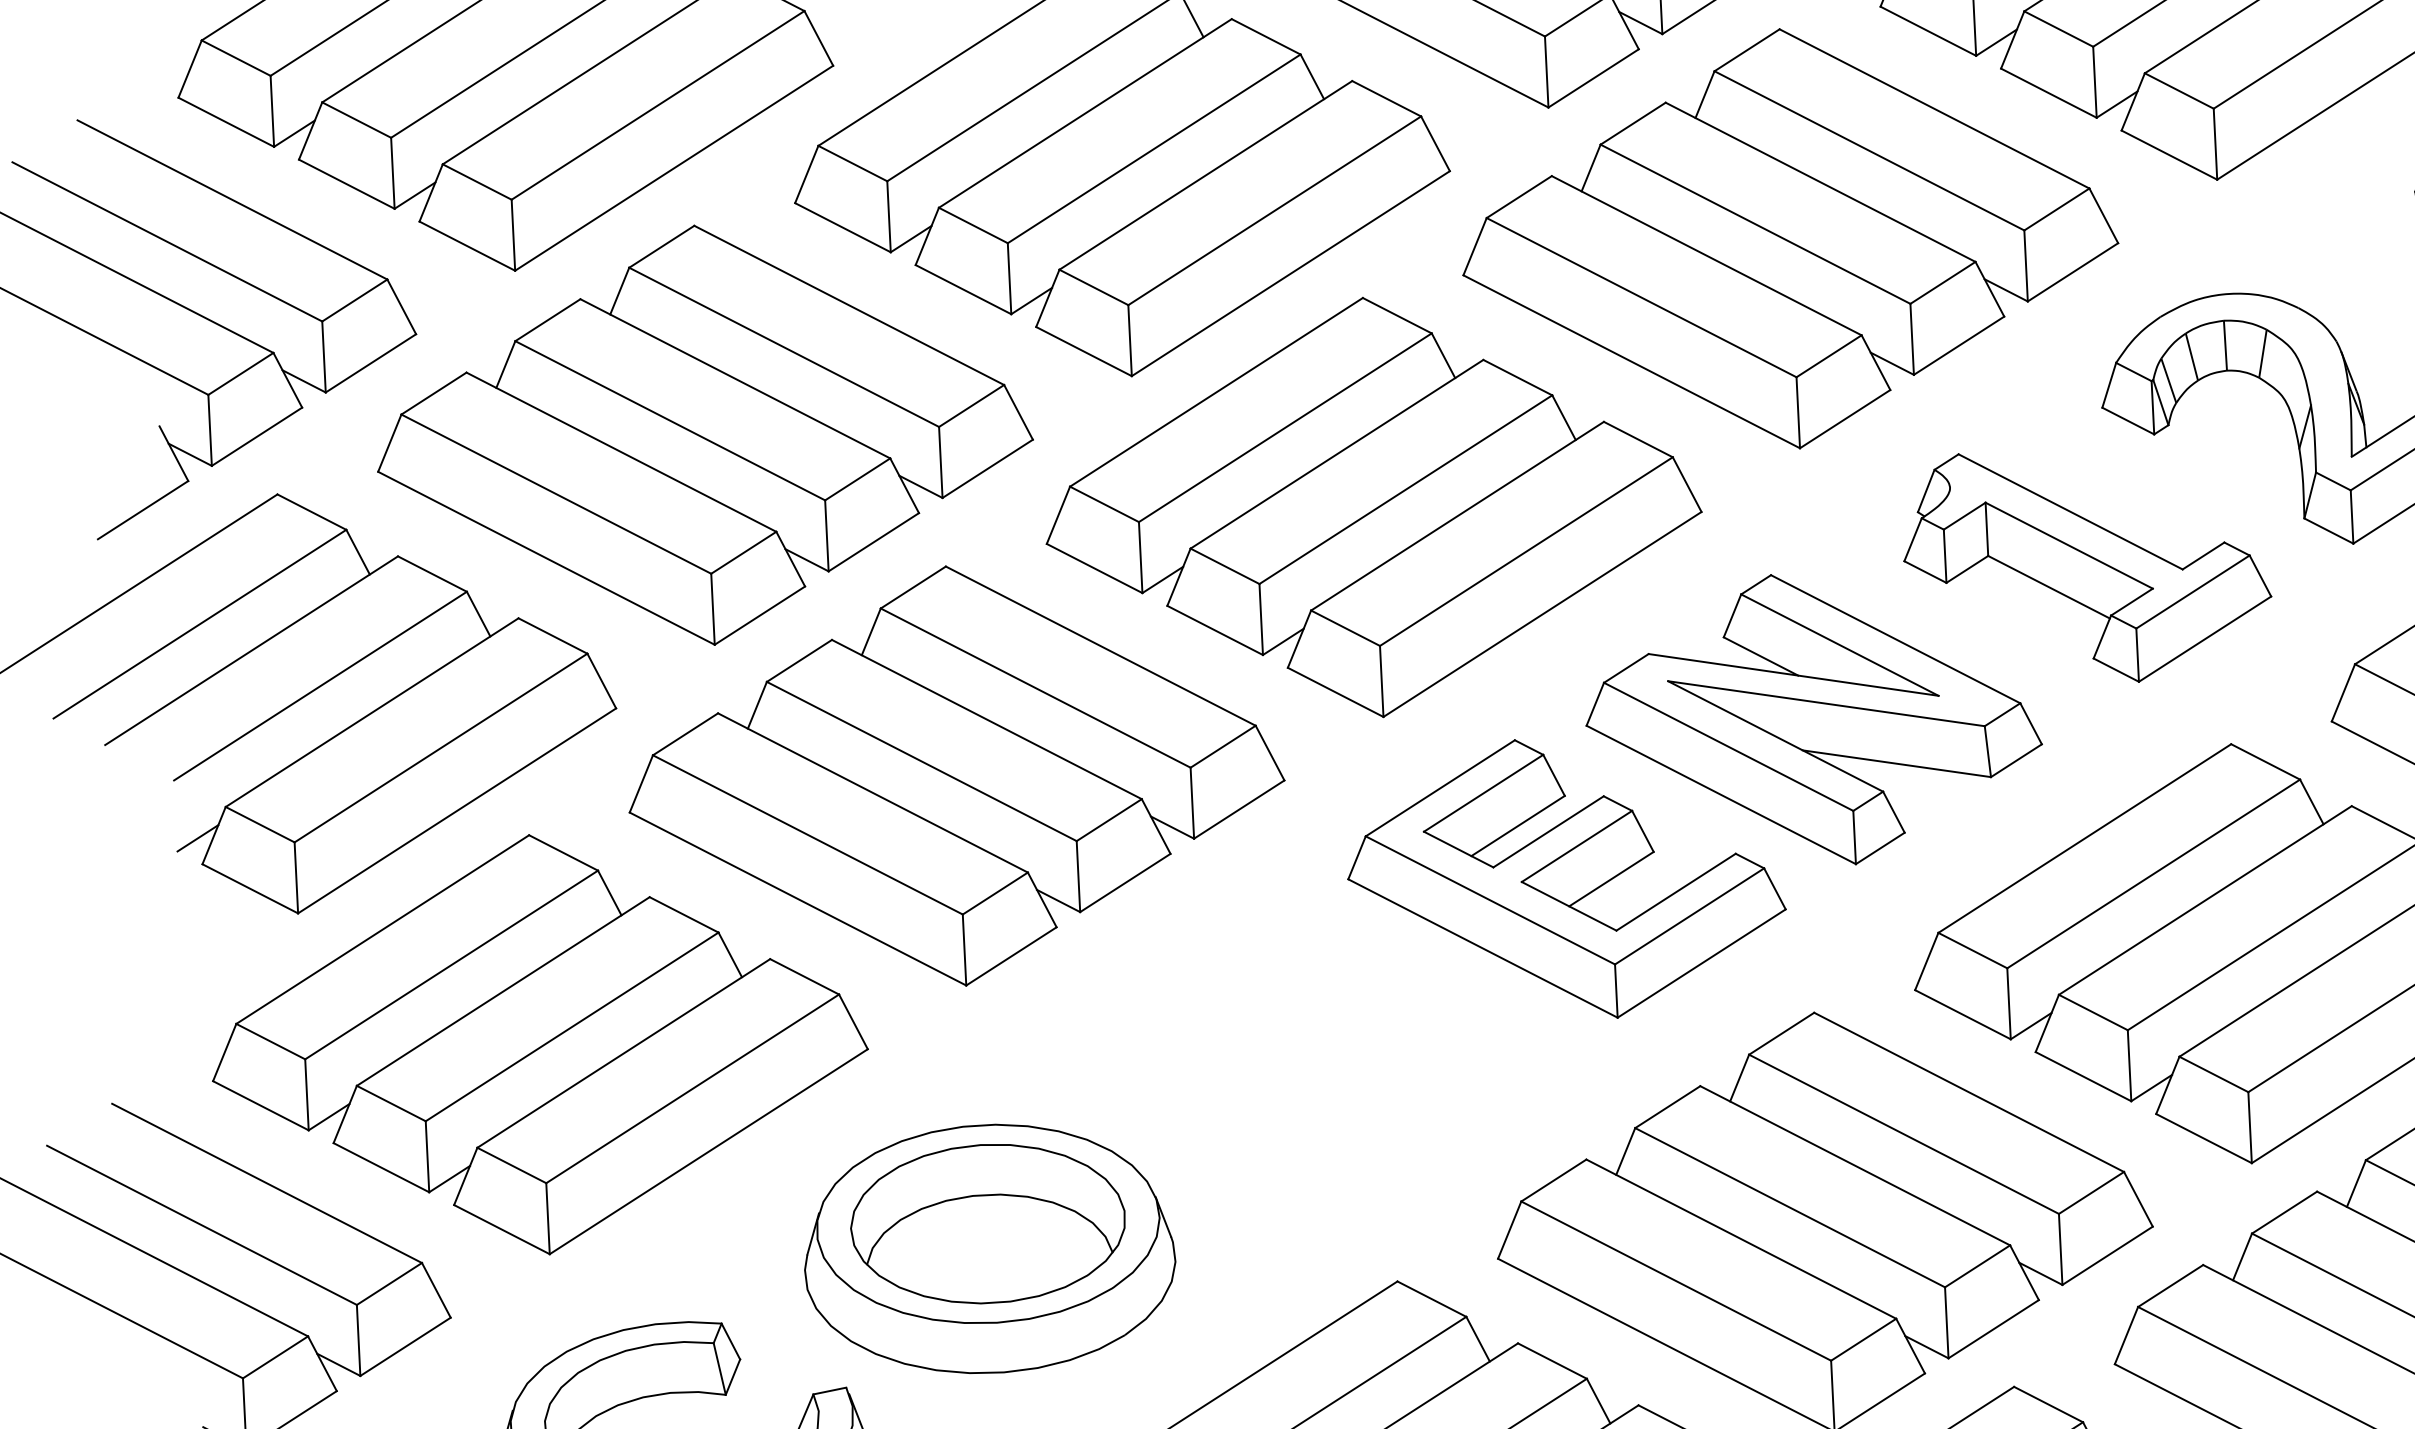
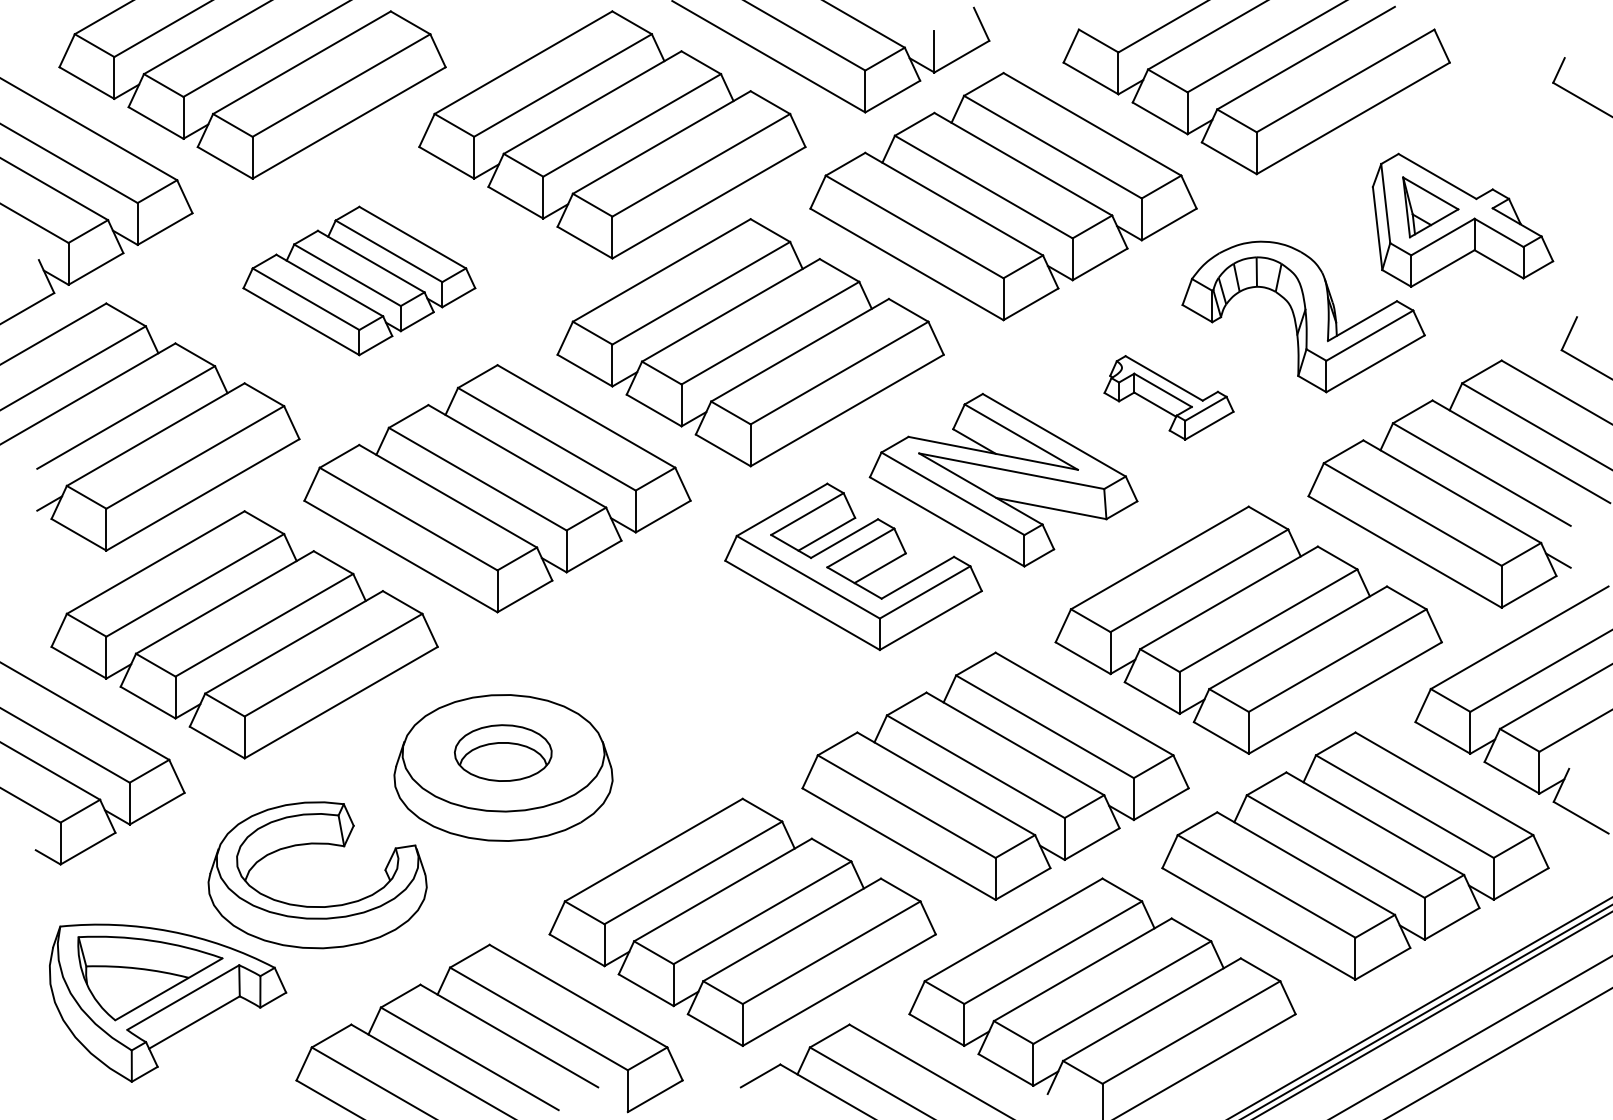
part: (704, 434) -> (359, 280), size x0.6
part: (2086, 565) -> (1168, 397), size x0.6
part: (986, 1222) -> (502, 752), size x0.6

